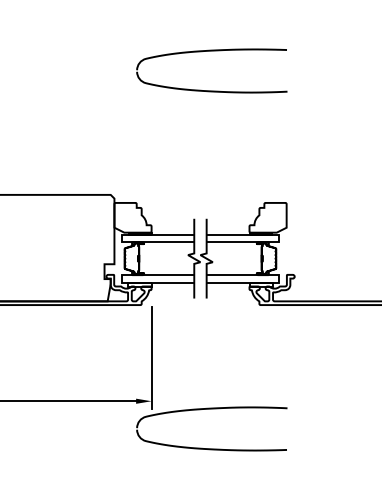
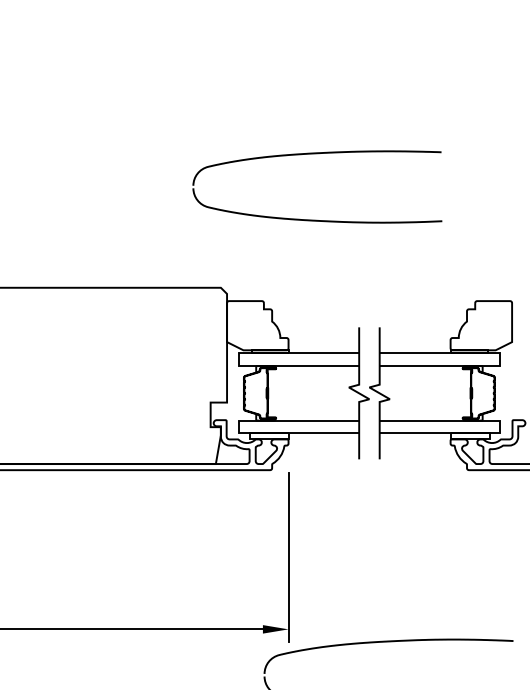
part: (211, 51) -> (316, 154), moved

